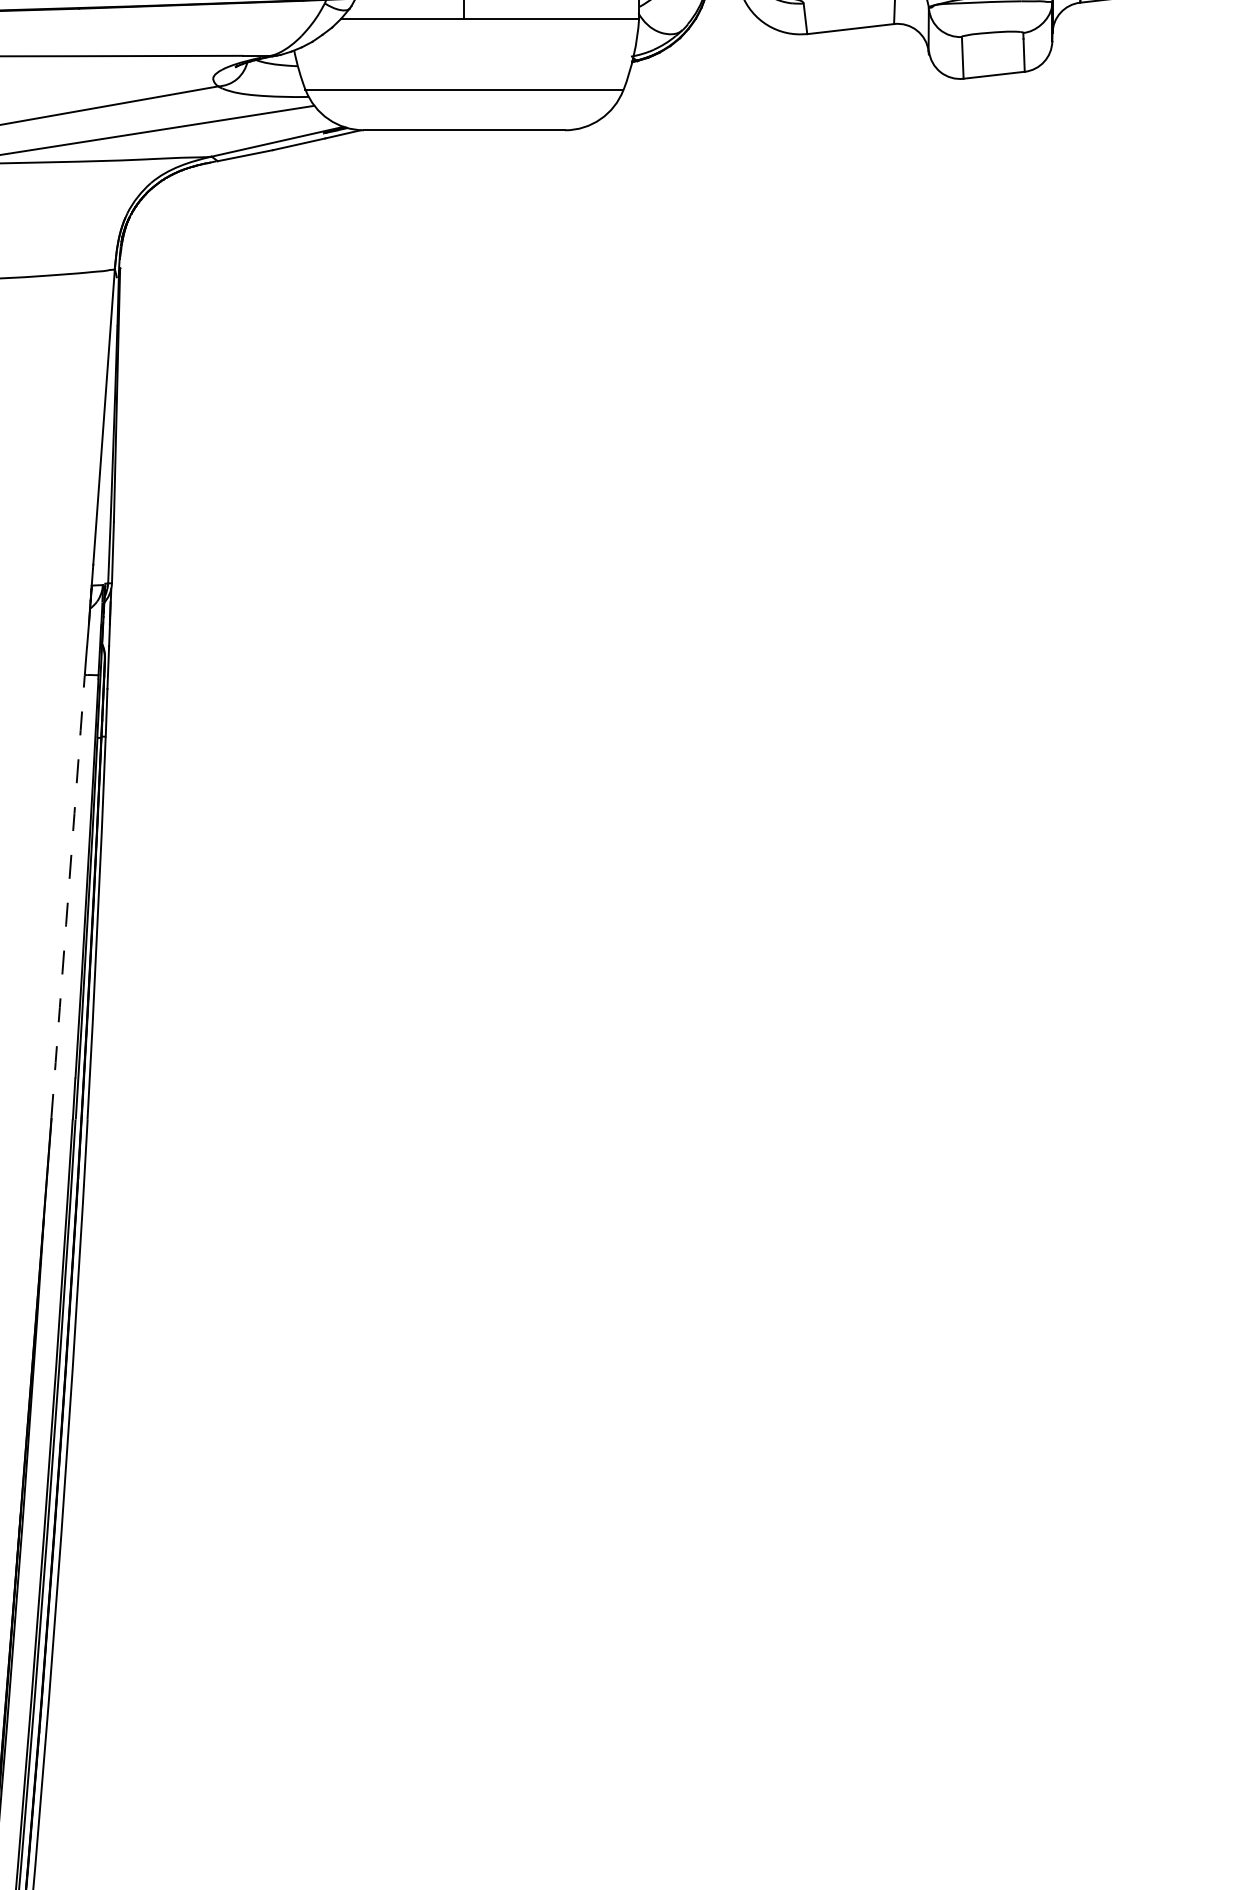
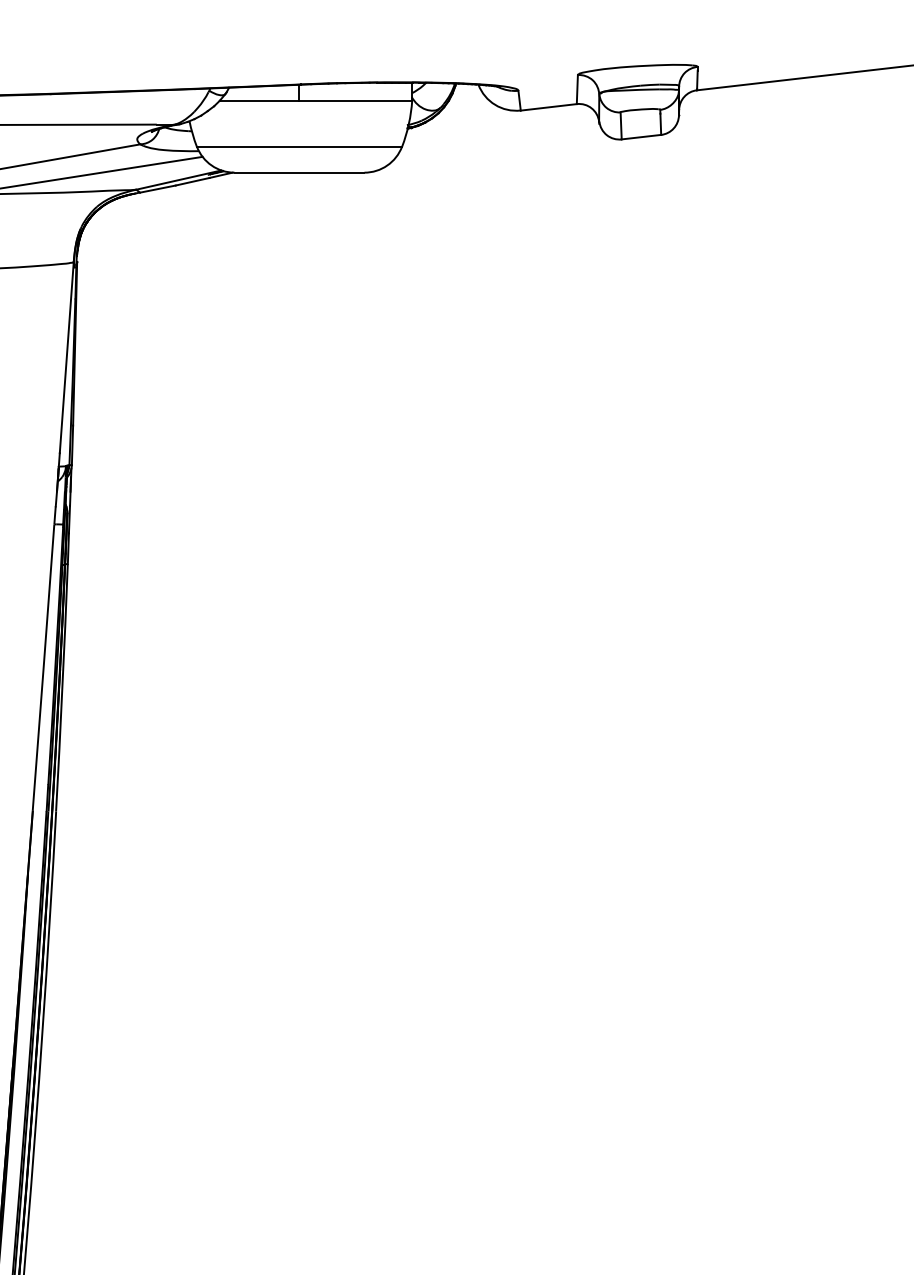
arc: (68, 896) -> (43, 667), dashed -> solid

